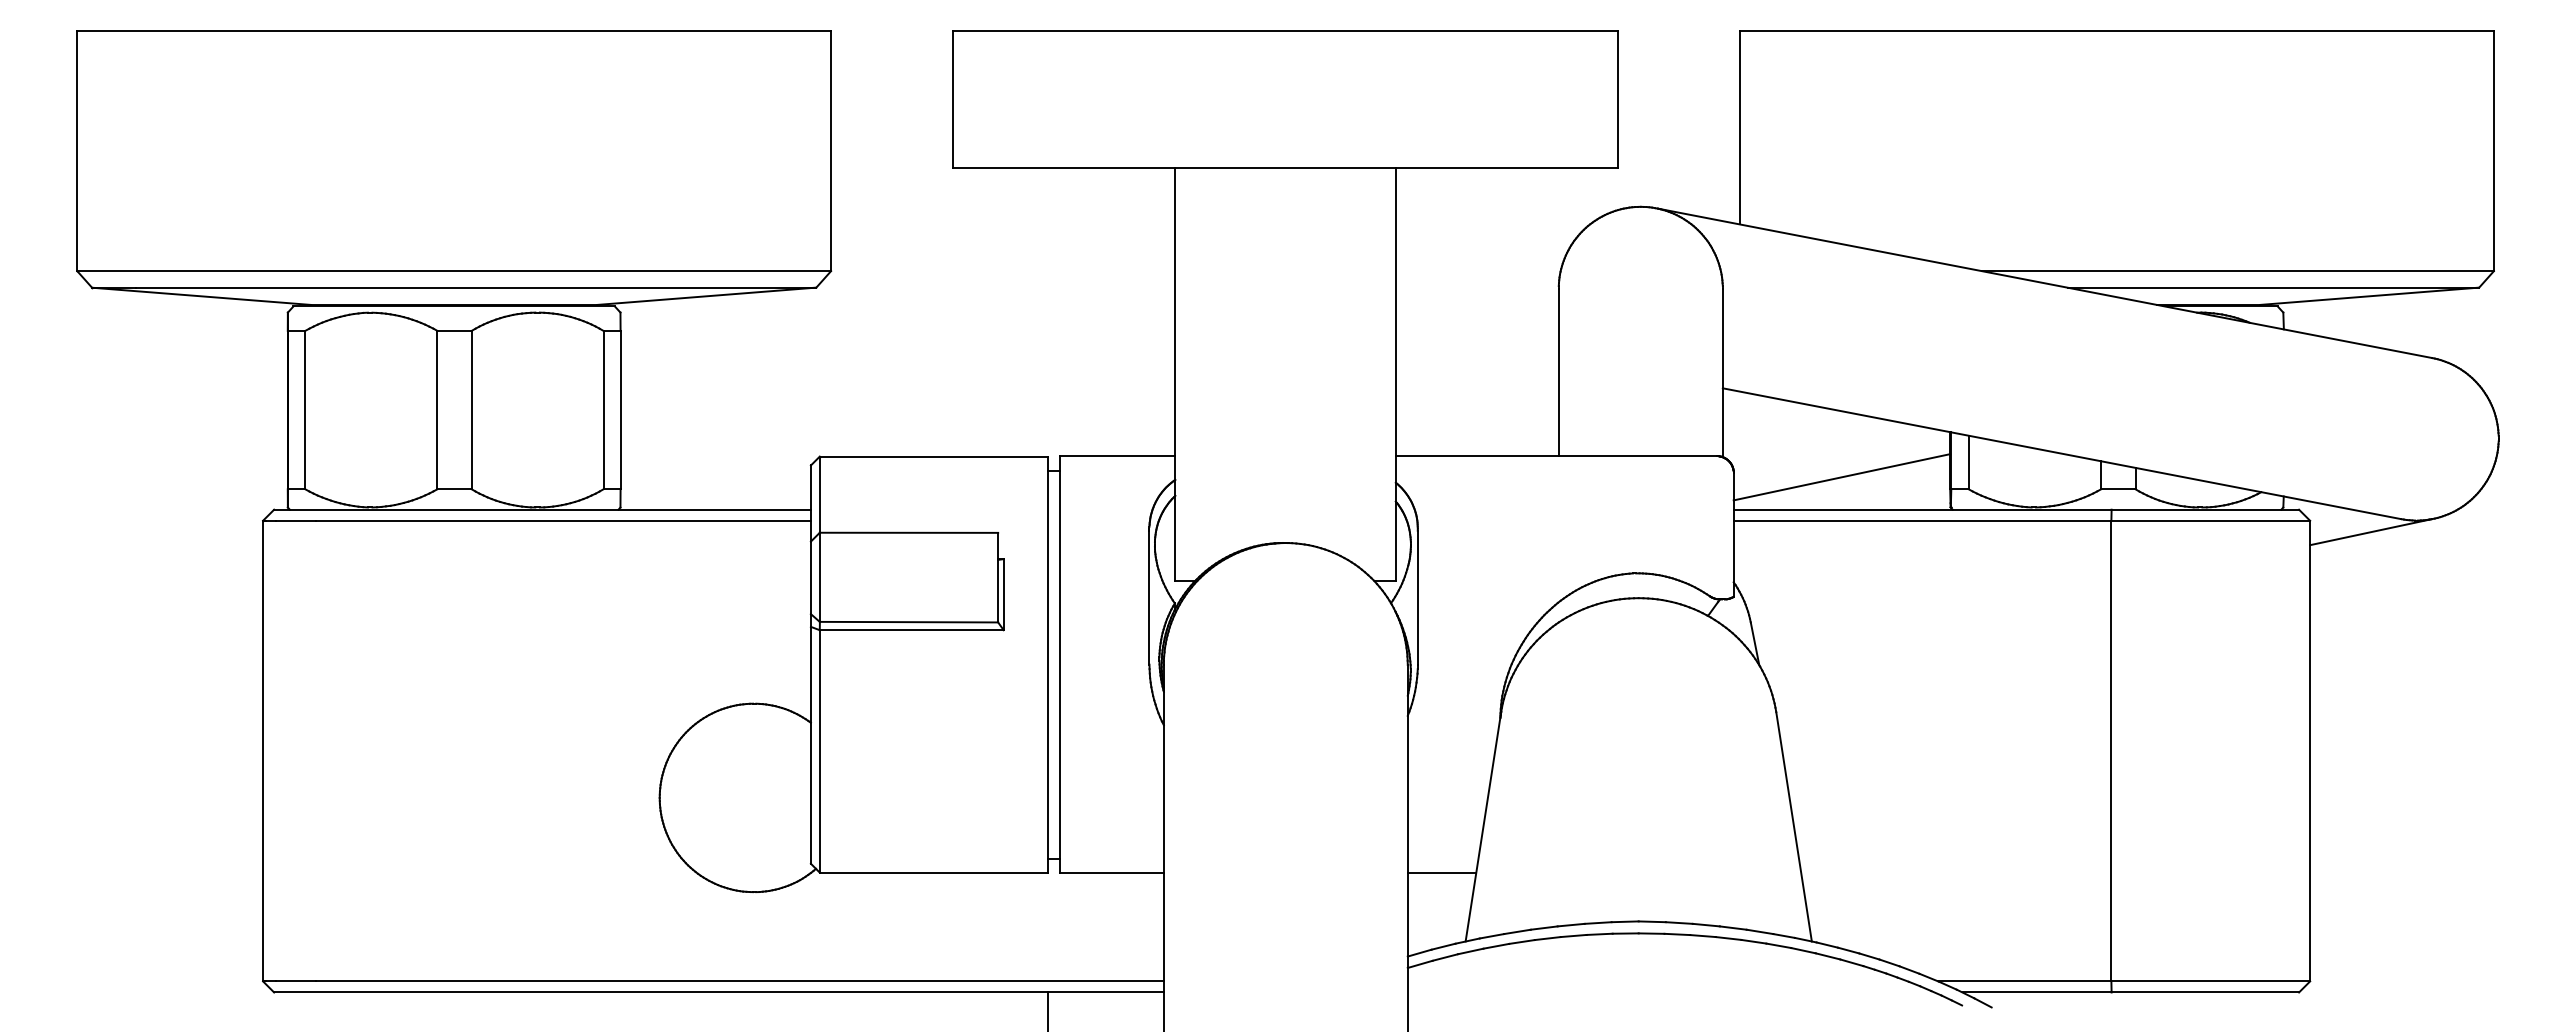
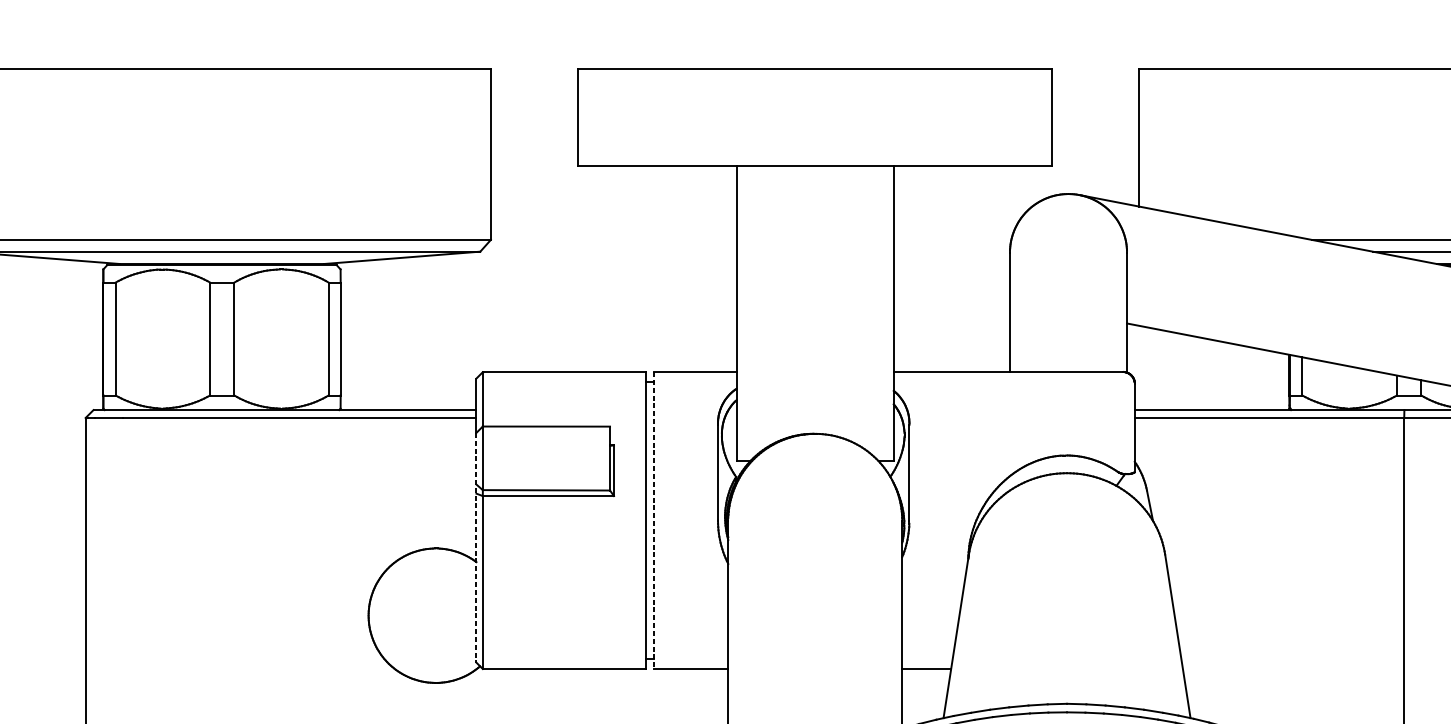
line: (1841, 477) -> (1211, 387), removed
line: (1059, 665) -> (653, 521), solid -> dashed
line: (810, 703) -> (476, 548), solid -> dashed

